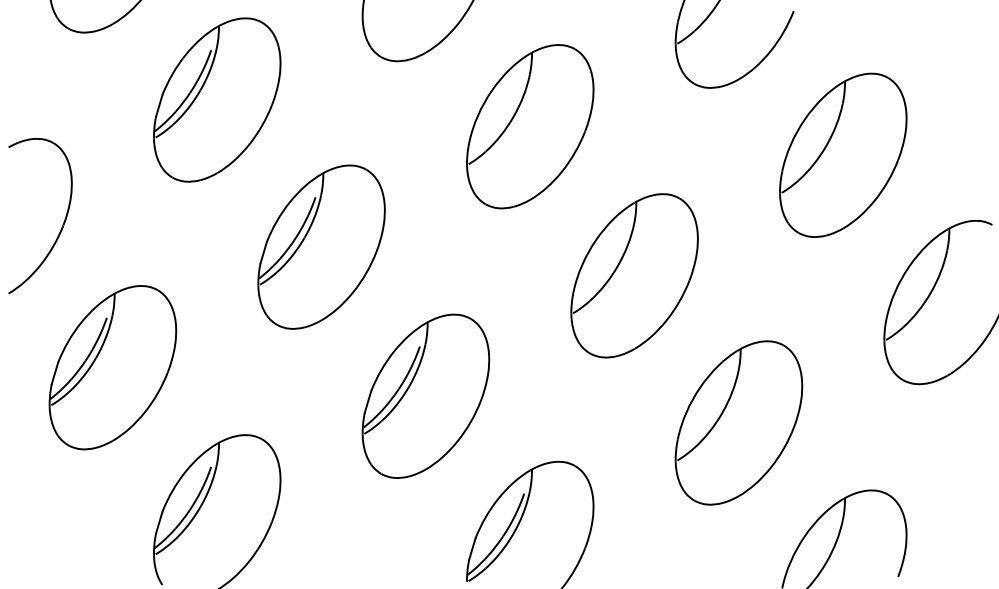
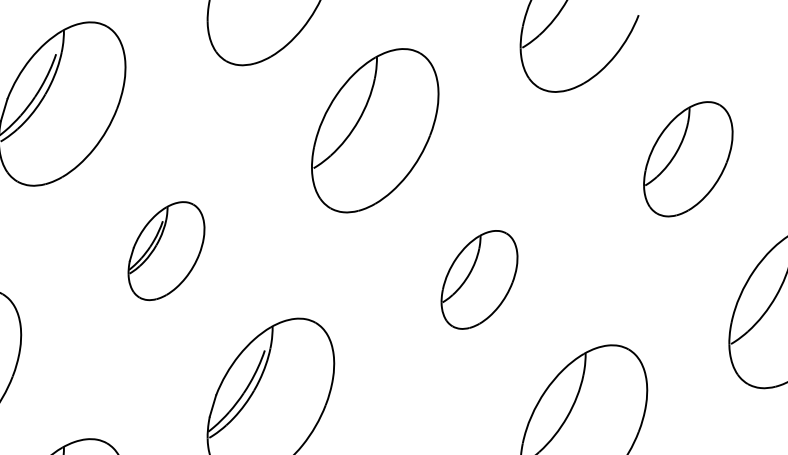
part: (843, 154) -> (688, 158), size x0.7
part: (321, 246) -> (166, 250), size x0.6
part: (634, 275) -> (479, 279), size x0.6

